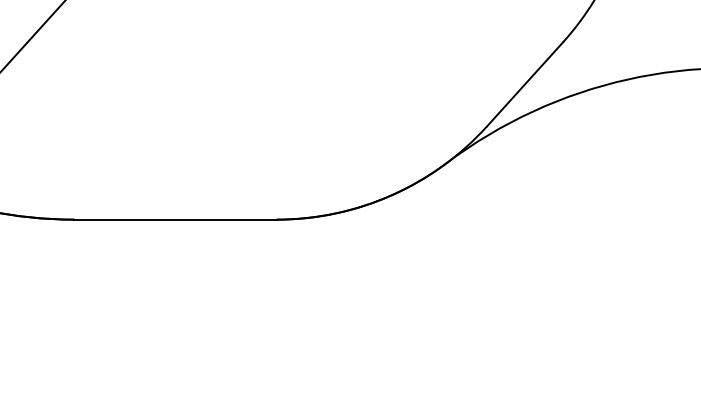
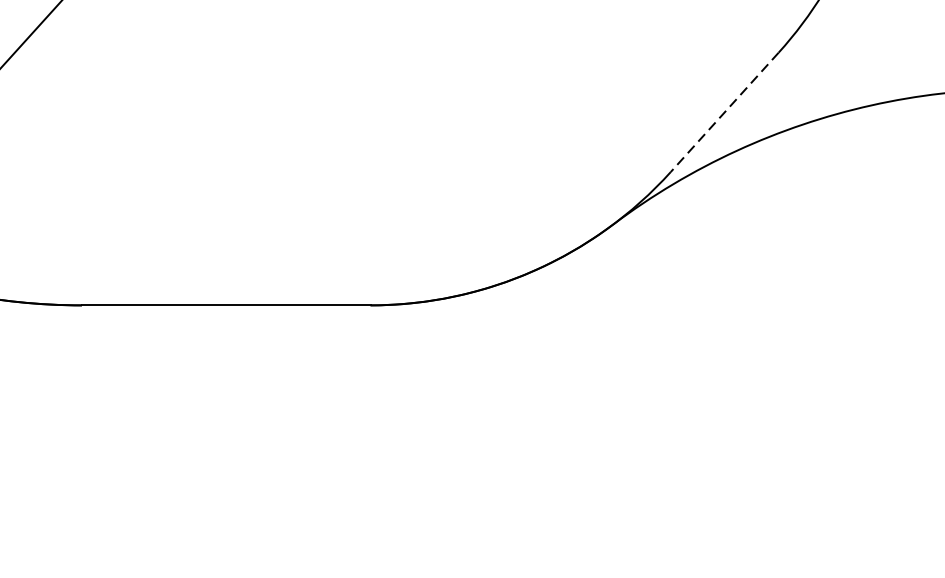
line: (524, 84) -> (723, 112), solid -> dashed

